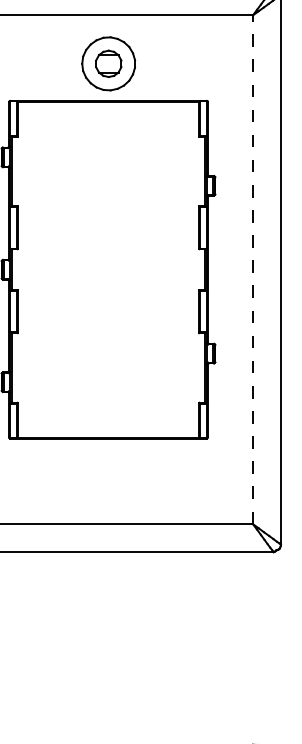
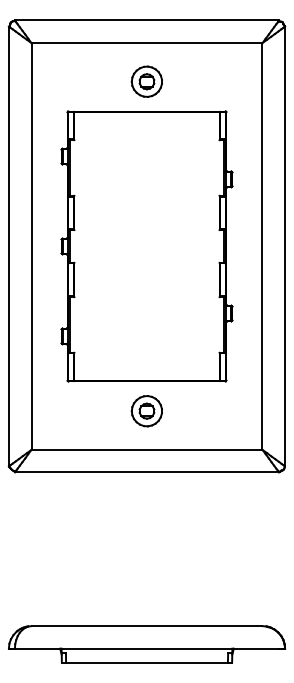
part: (107, 63) -> (146, 81), size x0.71
line: (252, 268) -> (262, 245), dashed -> solid
part: (107, 476) -> (146, 411), added

